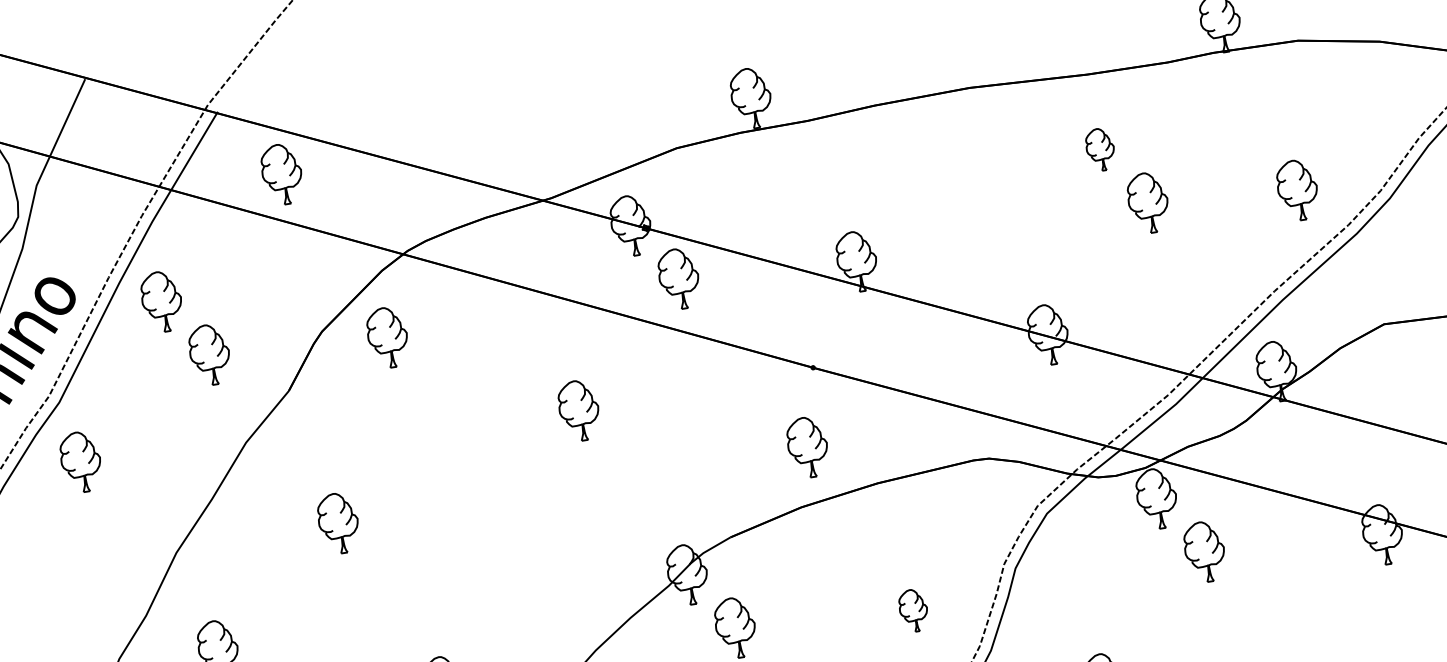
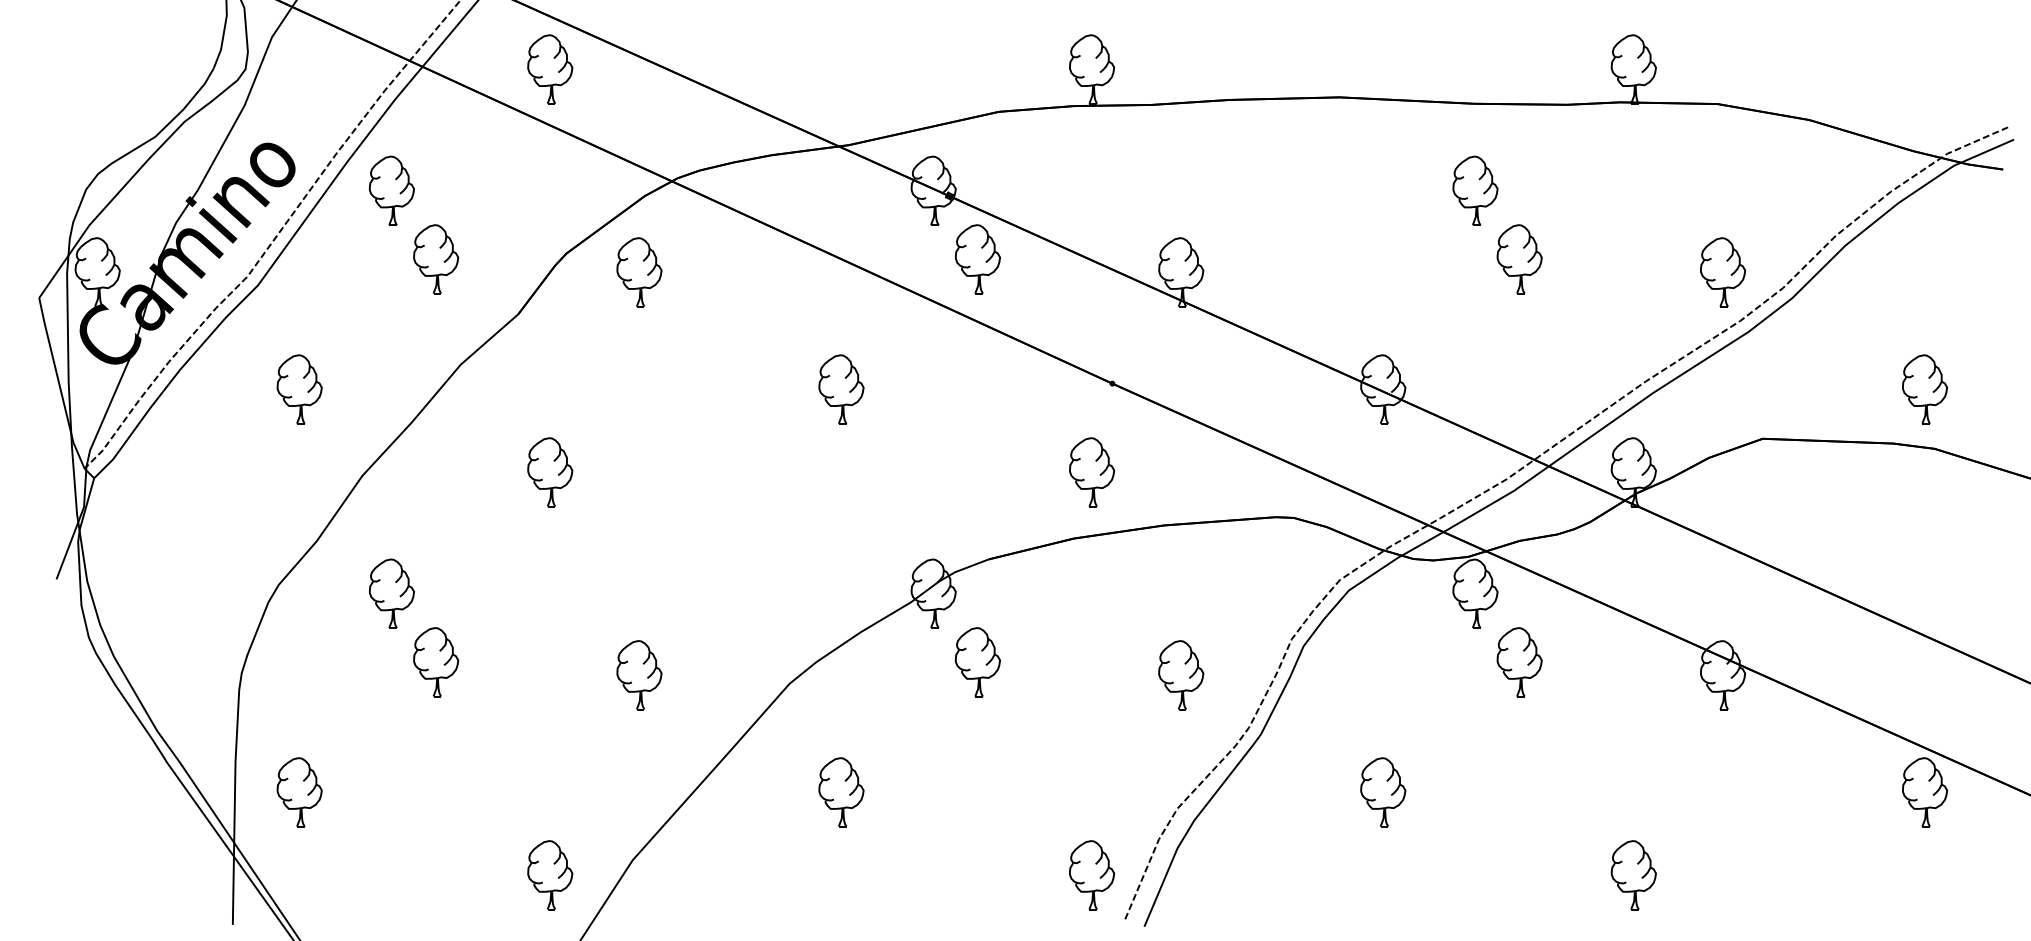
part: (1100, 149) -> (1475, 190), size x1.43
part: (1298, 190) -> (1723, 272), moved
part: (80, 462) -> (299, 389), moved
part: (913, 610) -> (1181, 675), size x1.43

